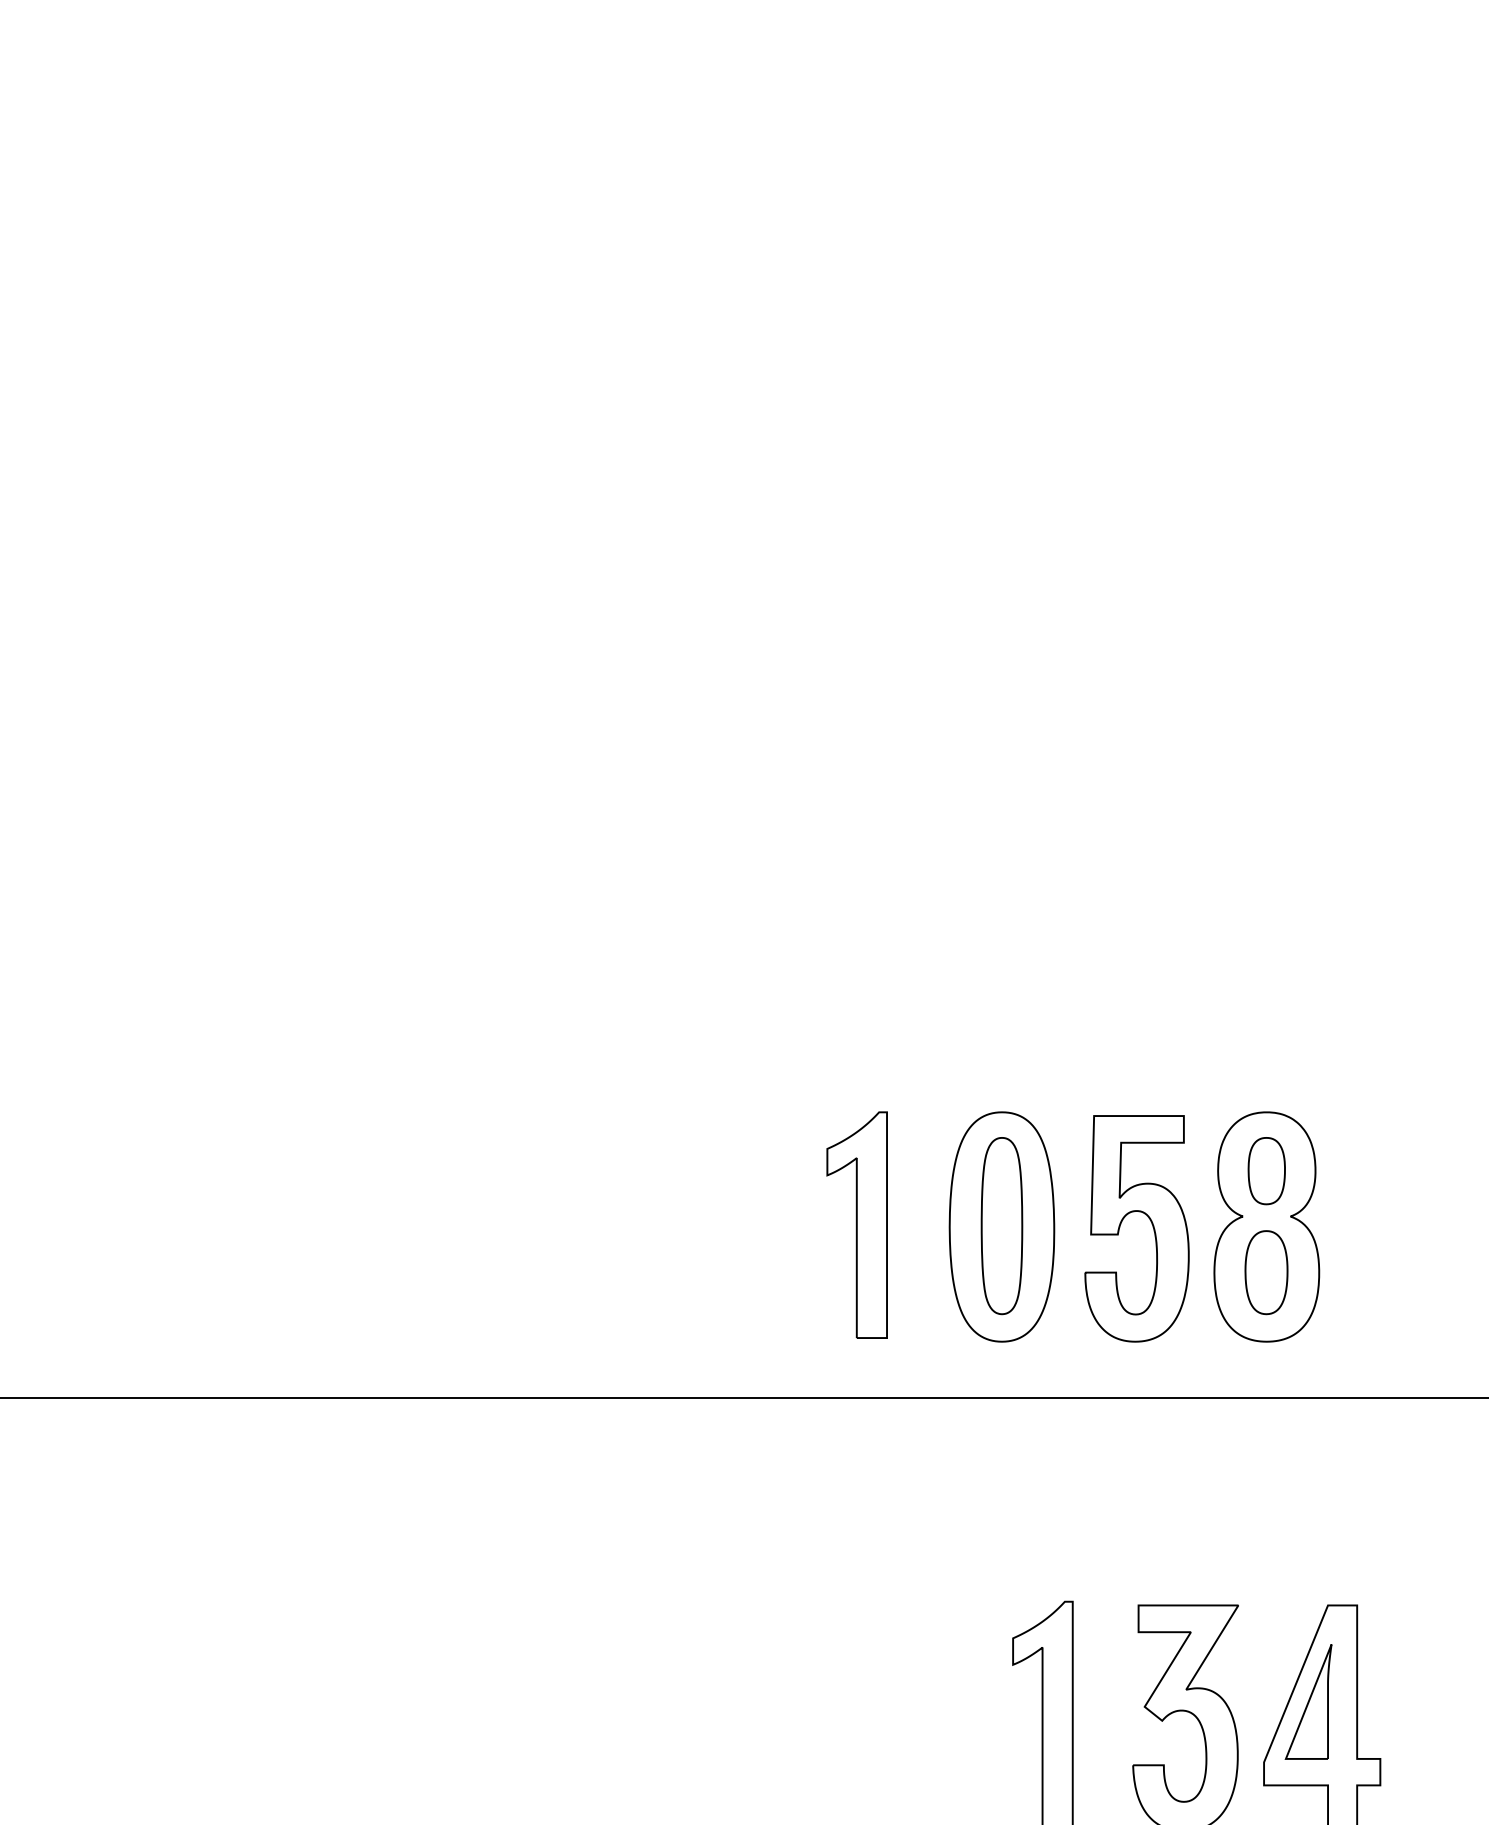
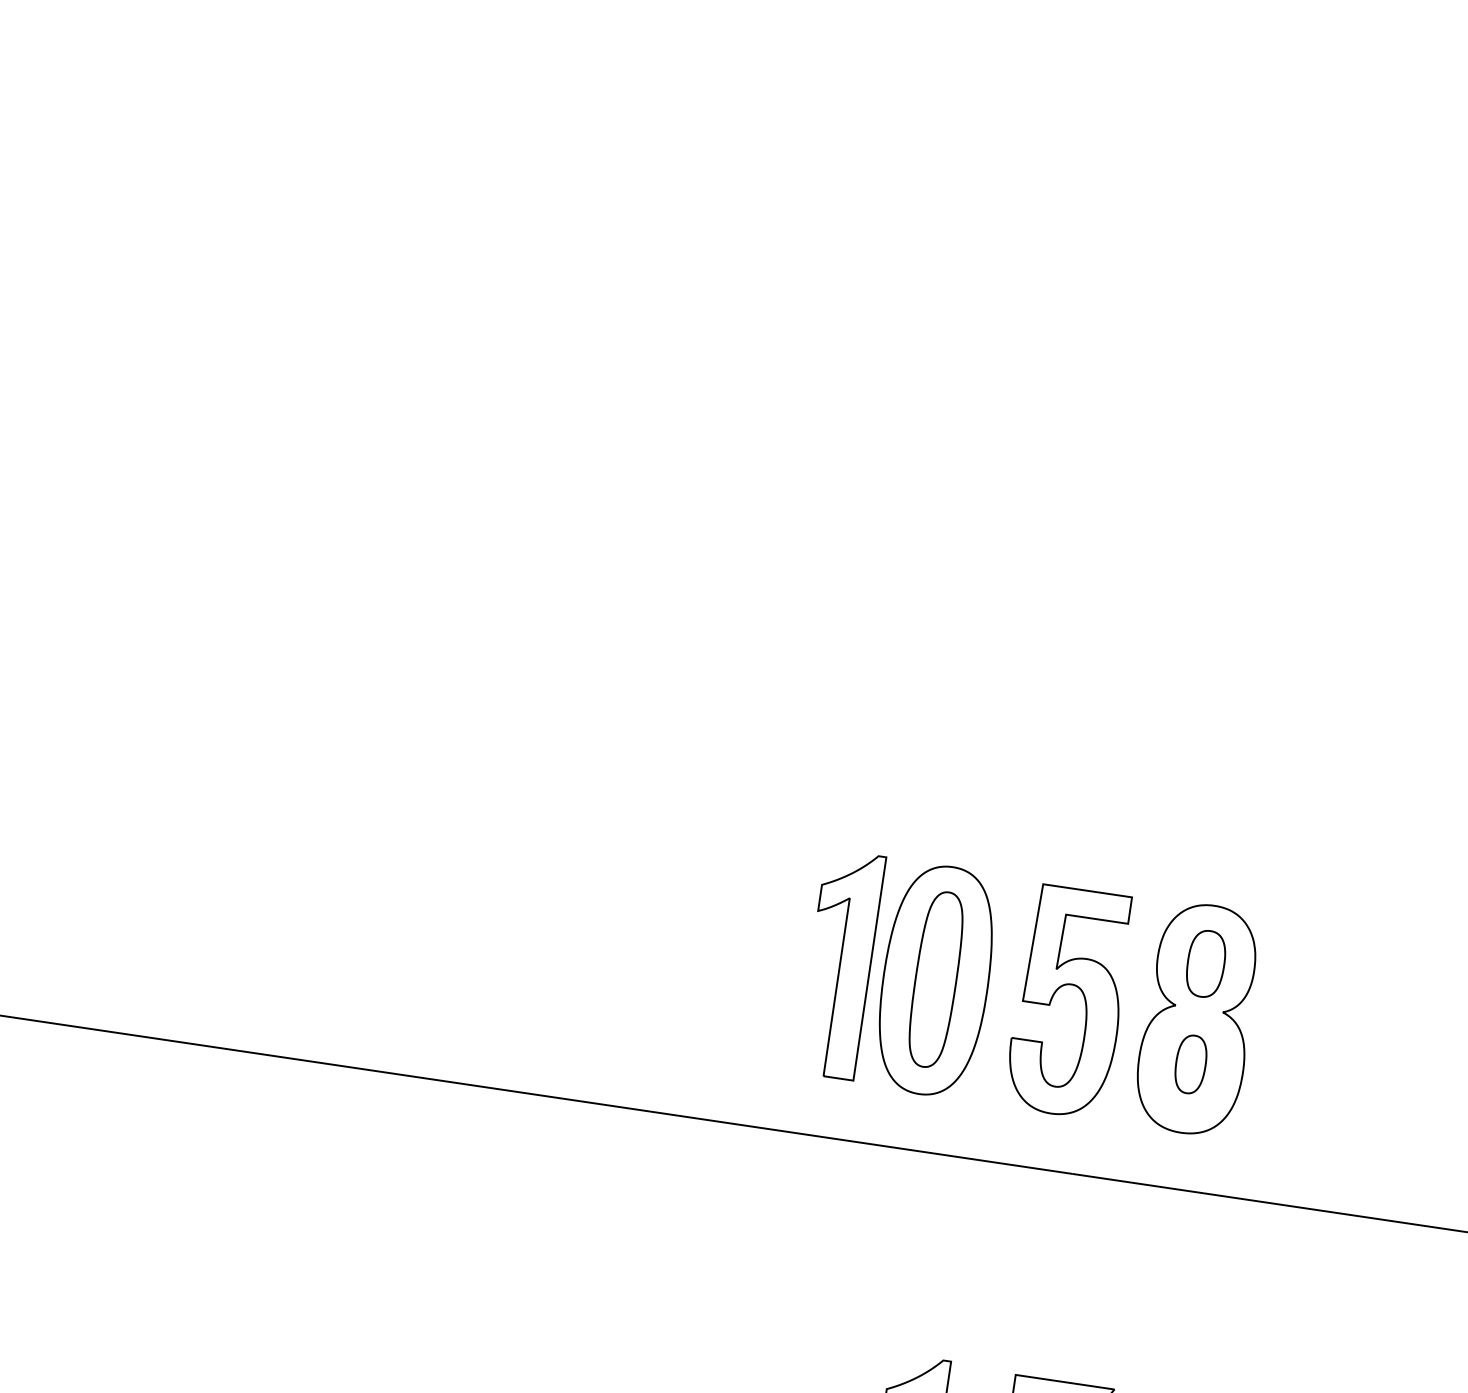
part: (856, 1224) -> (839, 963), moved
part: (1266, 1272) -> (1190, 1064), size x0.7

